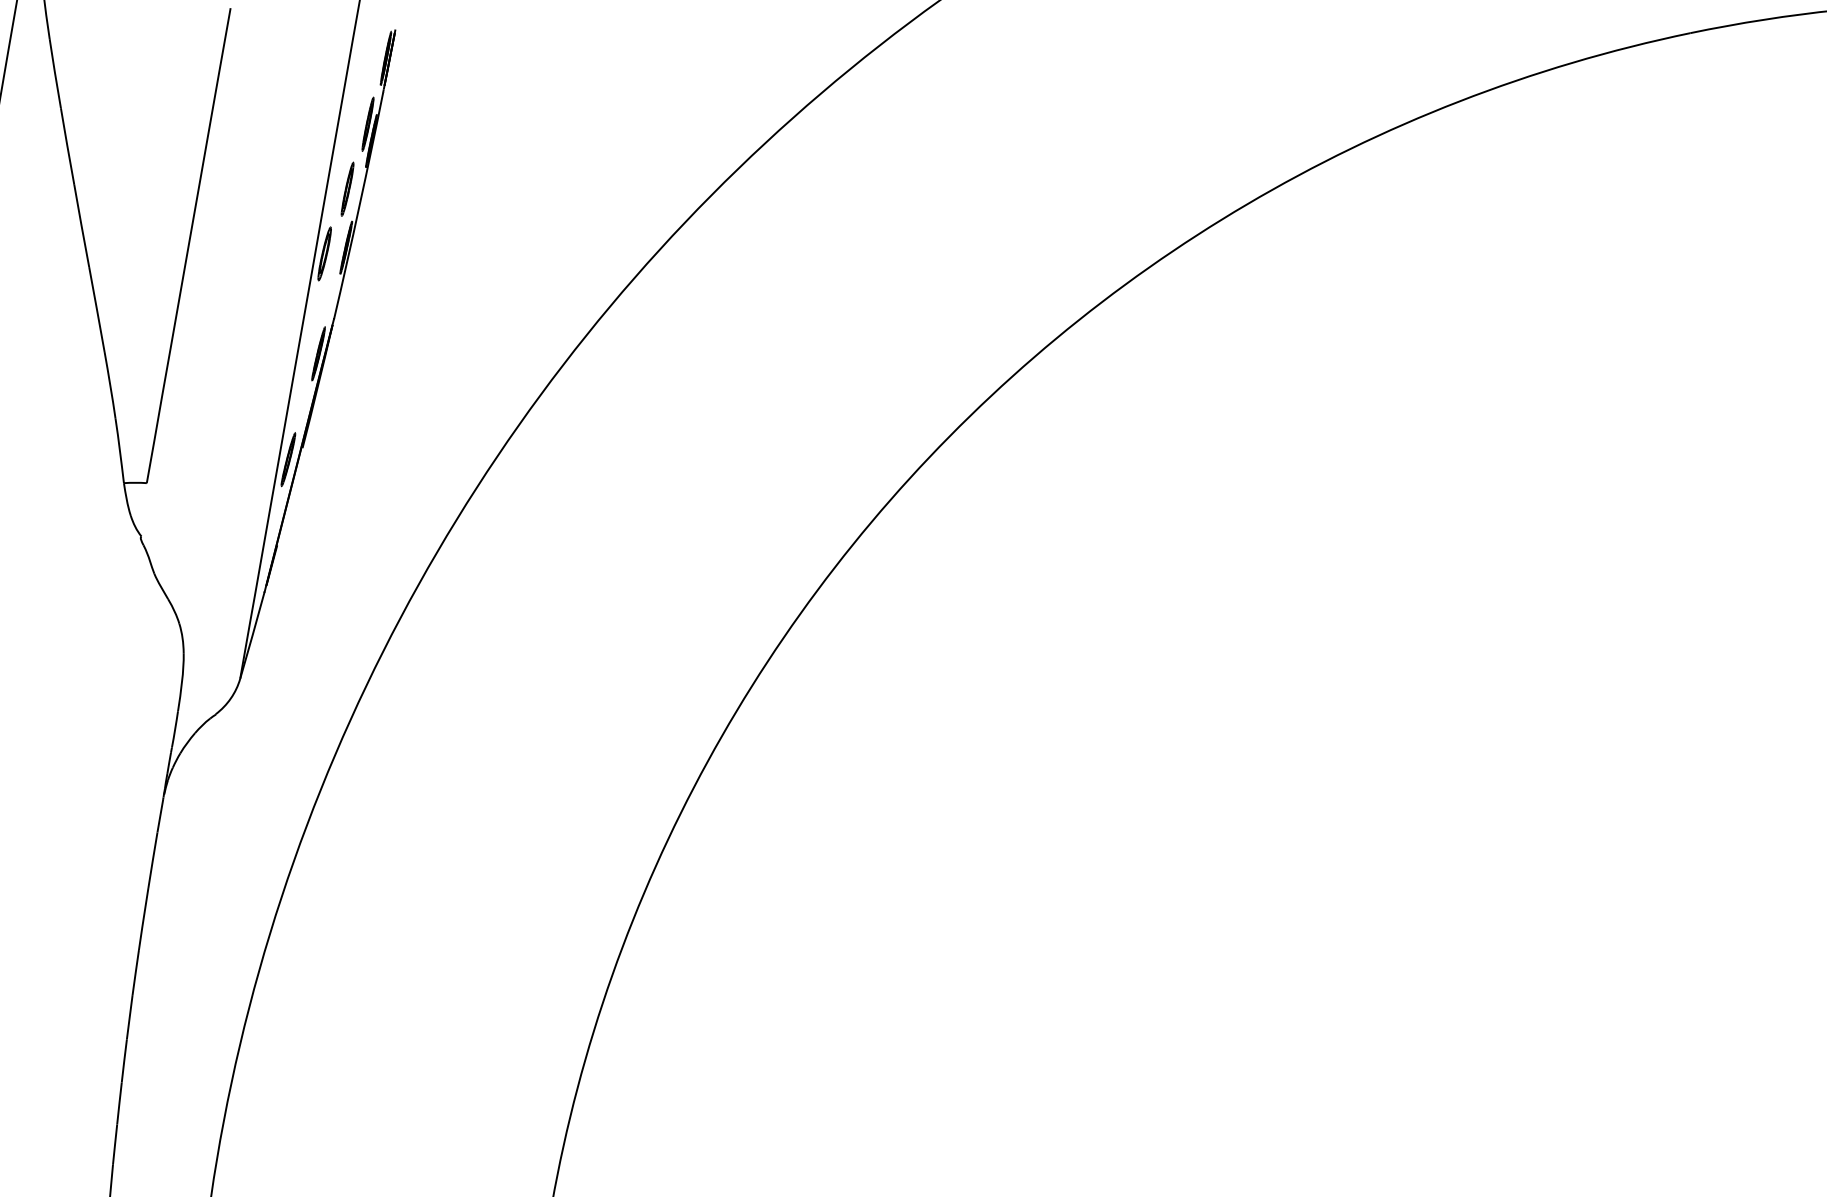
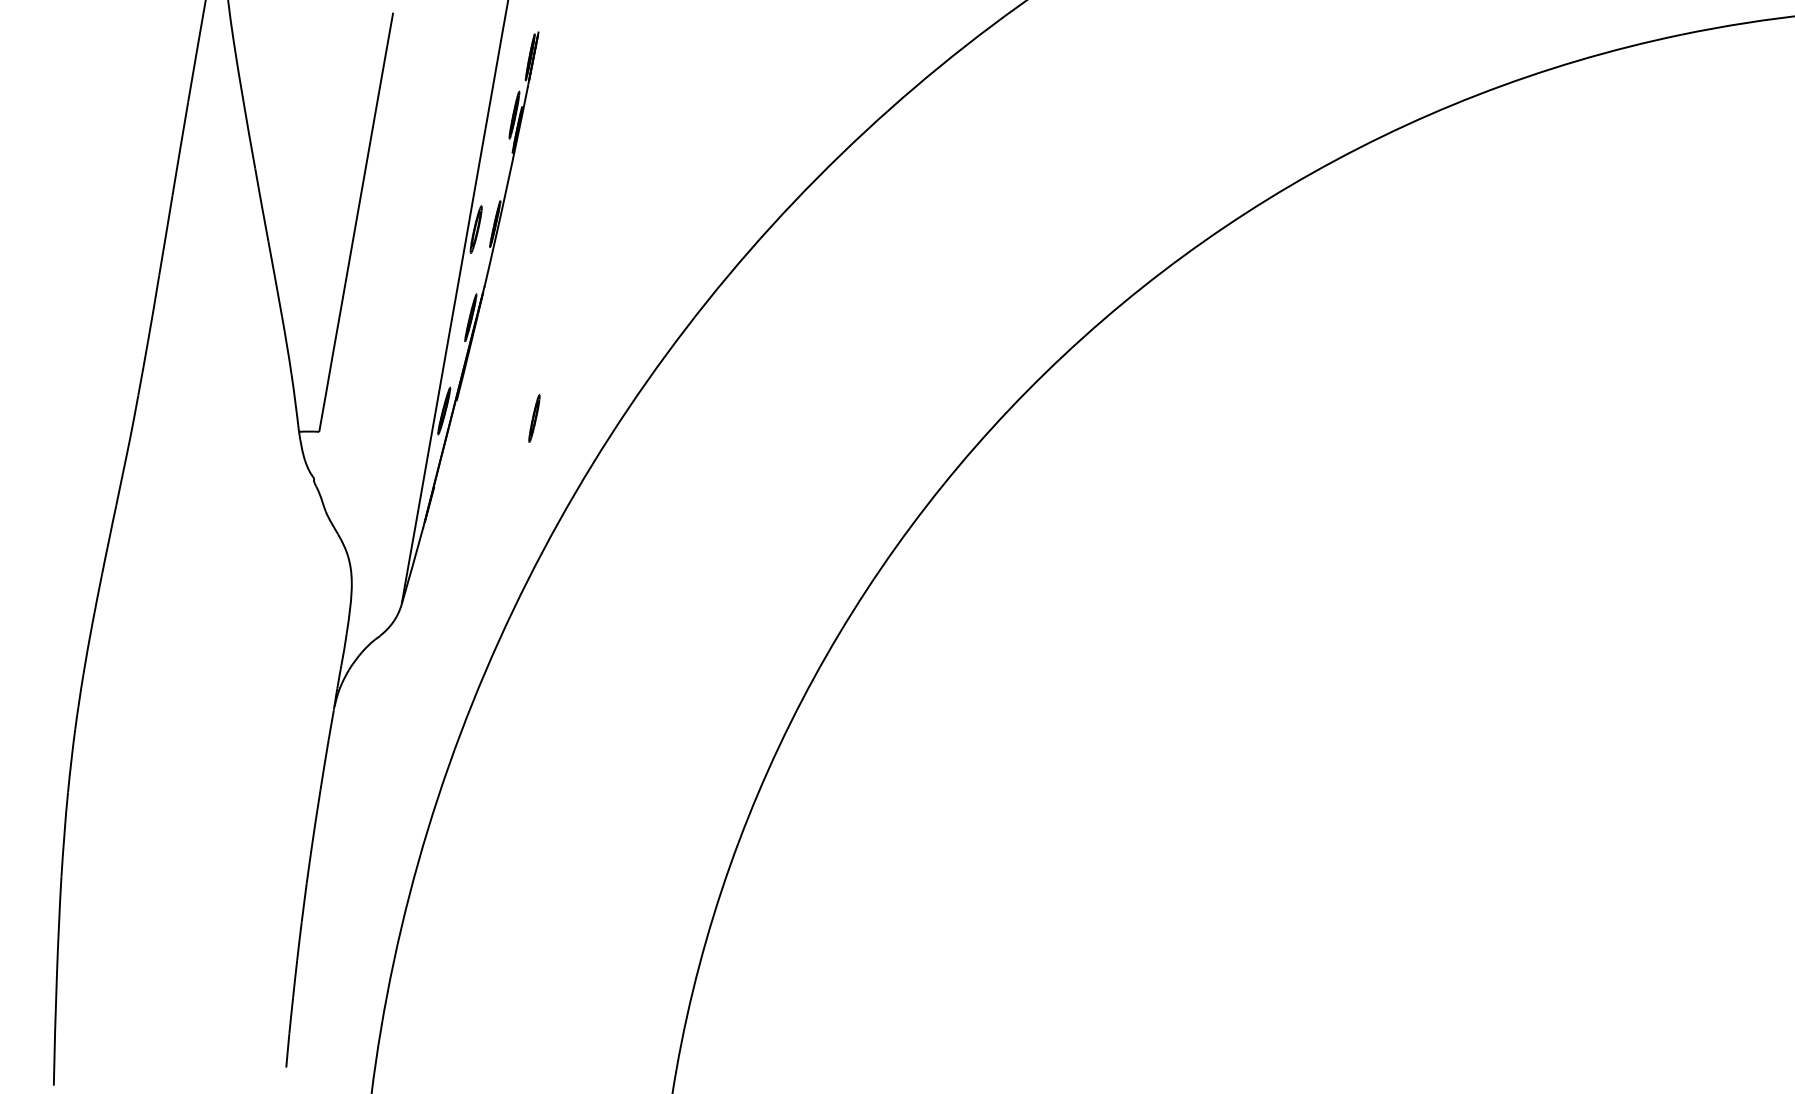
part: (347, 189) -> (534, 418), moved

